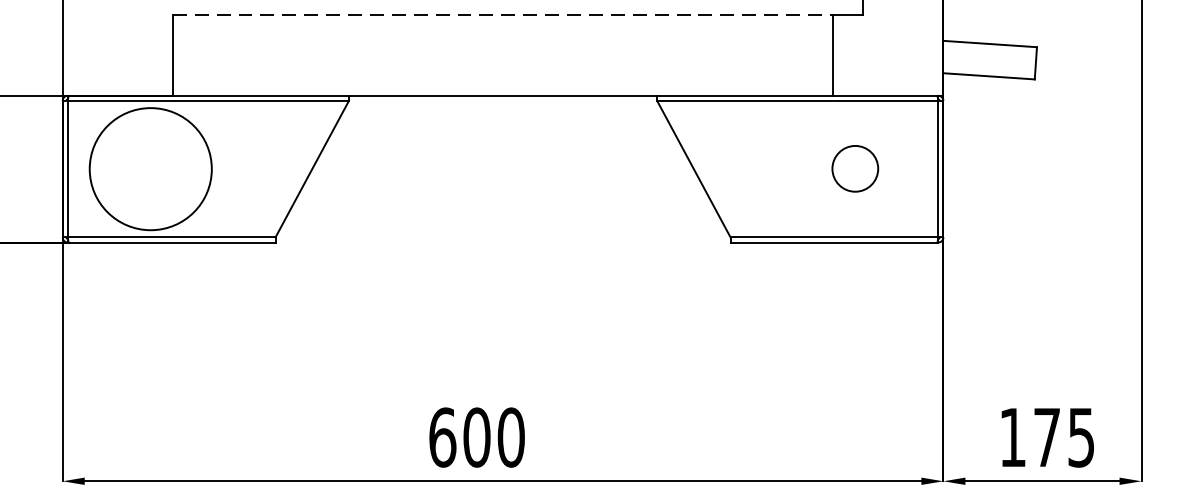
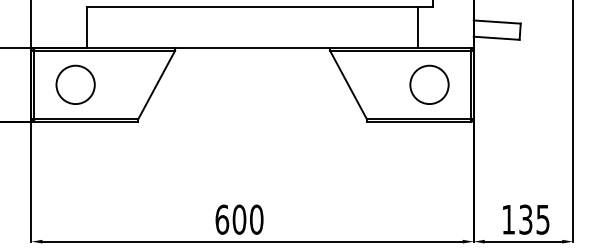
line: (502, 15) -> (252, 7), dashed -> solid
circle: (150, 168) -> (75, 84), size x0.62
circle: (855, 168) -> (429, 84), size x1.67
text: (1046, 437) -> (525, 219), 175 -> 135

